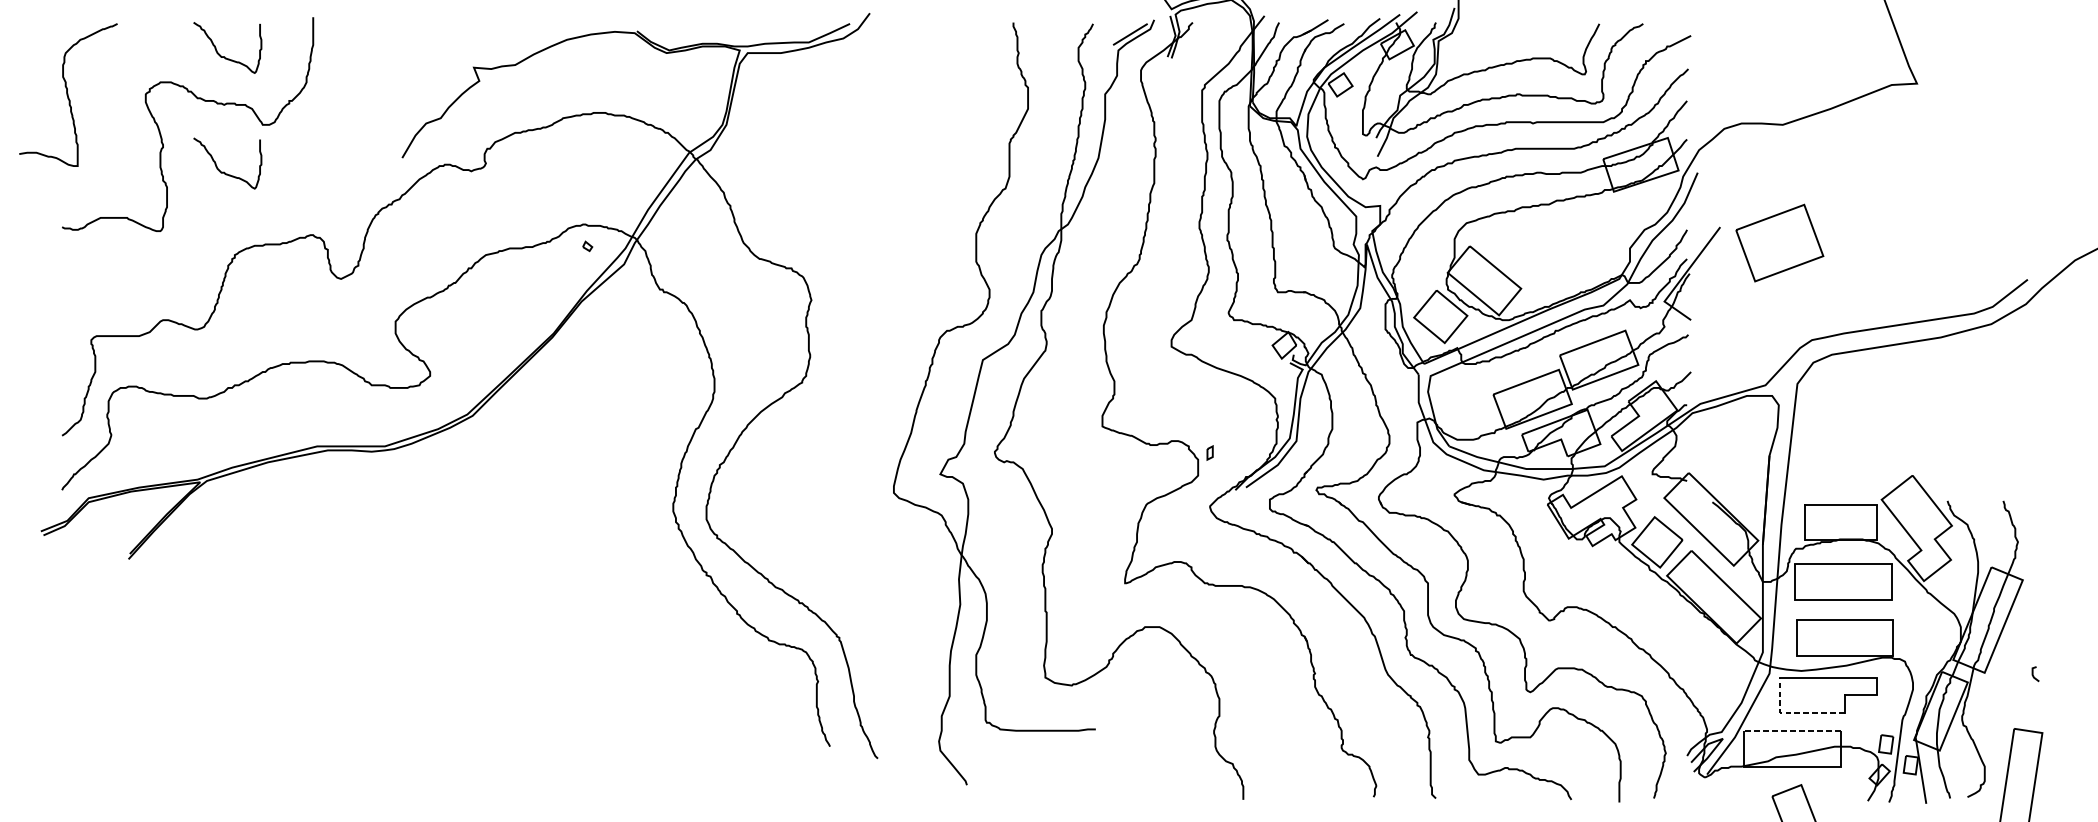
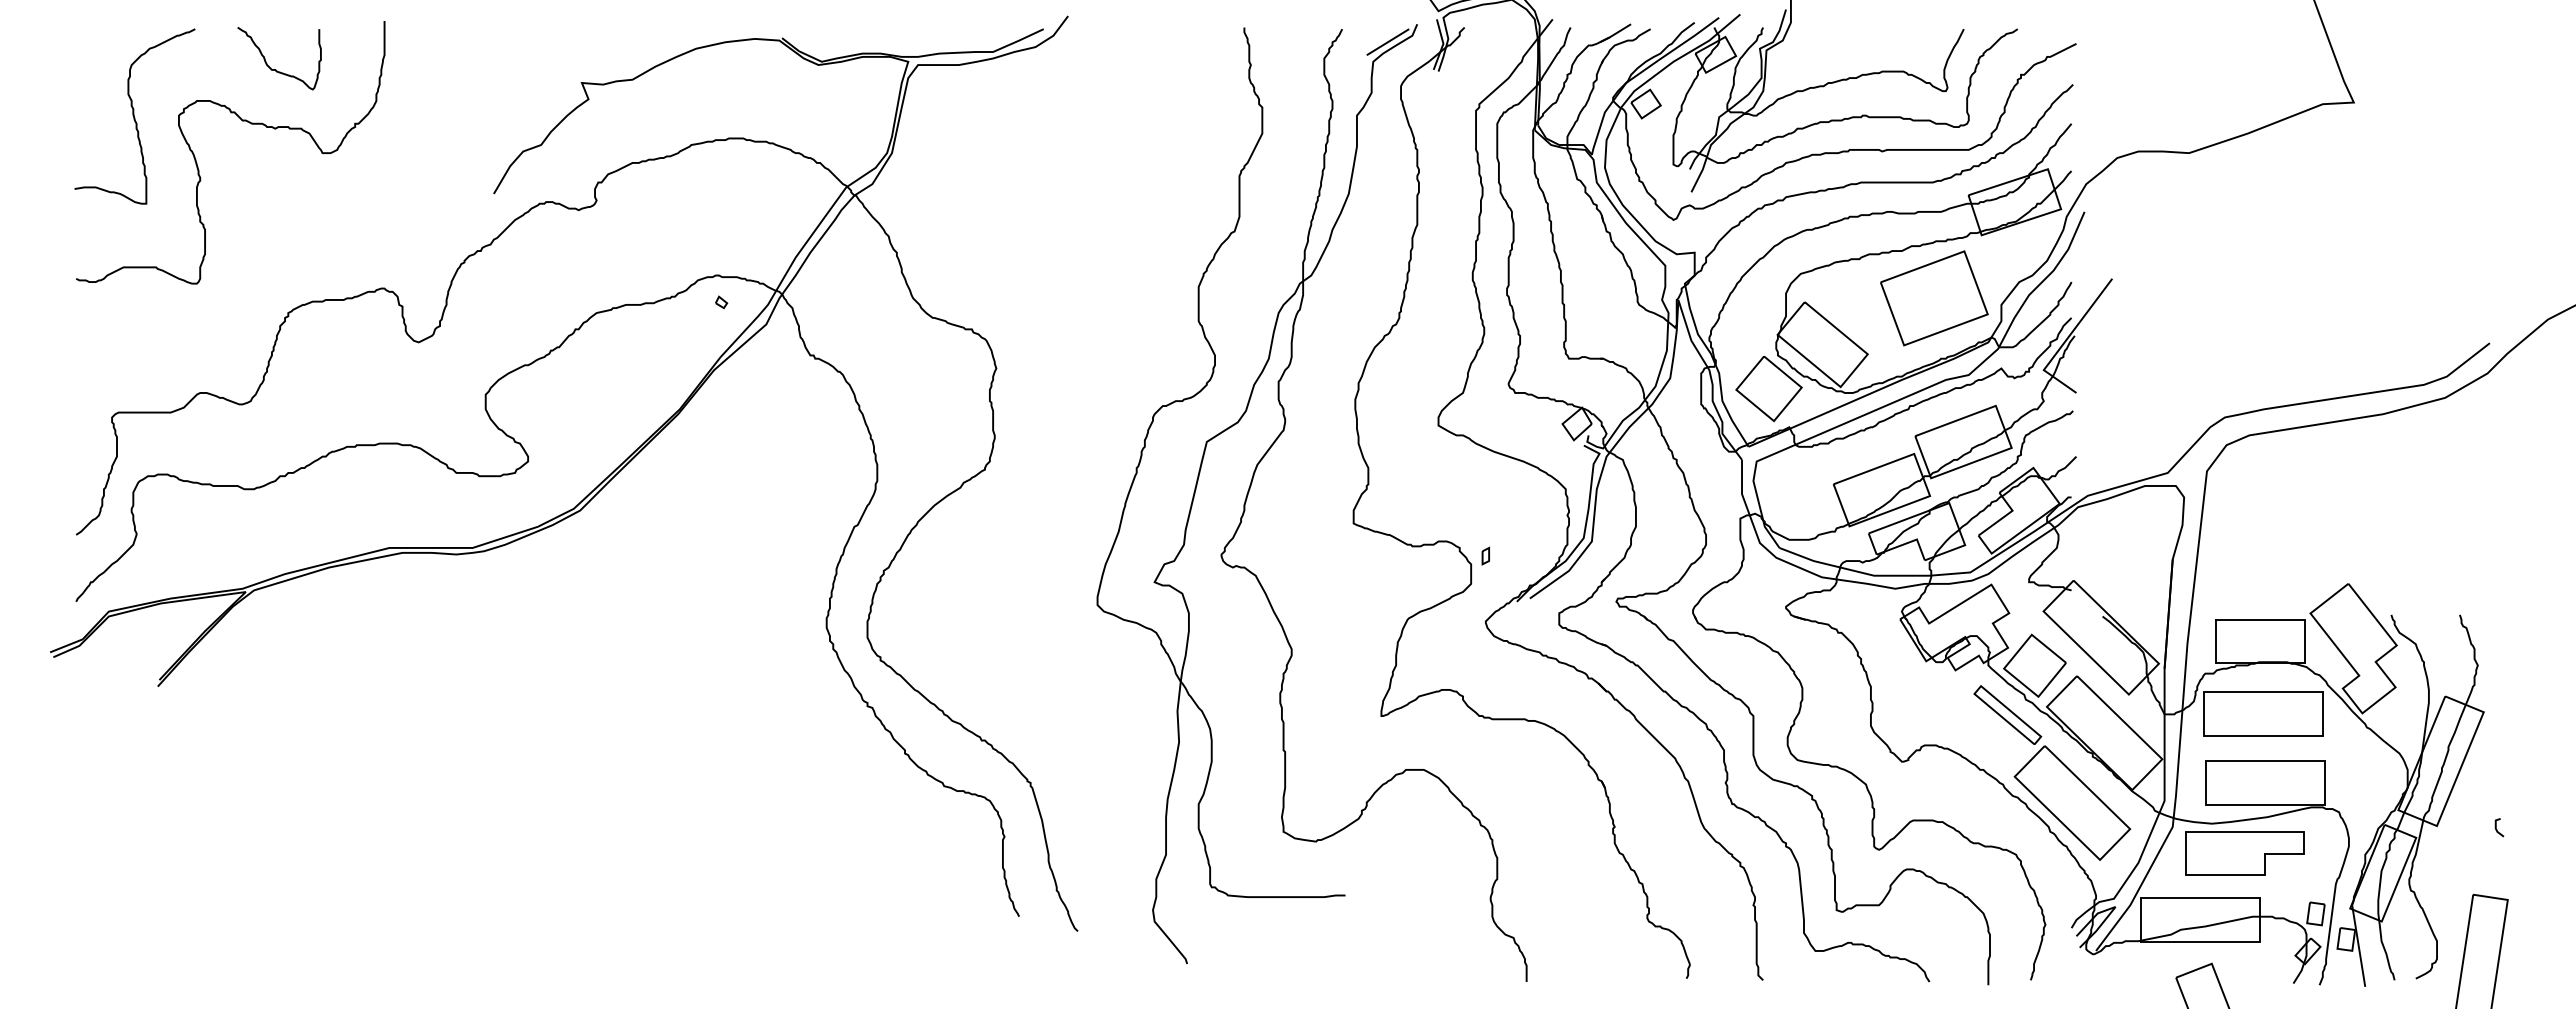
curve: (68, 95) -> (134, 116), moved
curve: (225, 172) -> (276, 211), removed
part: (1779, 243) -> (1934, 298), moved
part: (1671, 629) -> (2052, 772), added
line: (1793, 713) -> (2202, 875), dashed -> solid
line: (1792, 731) -> (2200, 897), dashed -> solid

